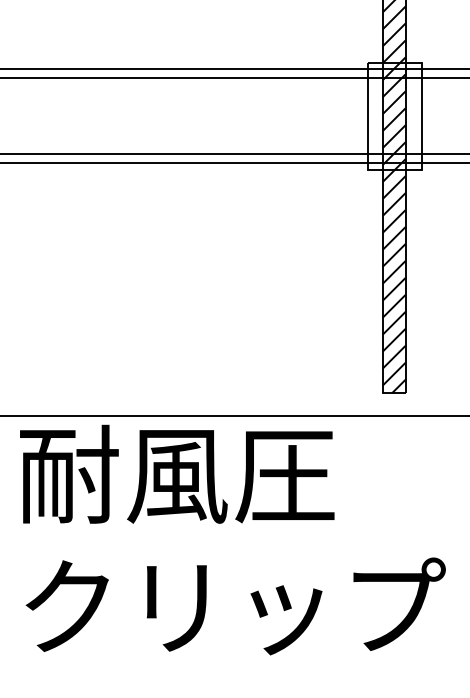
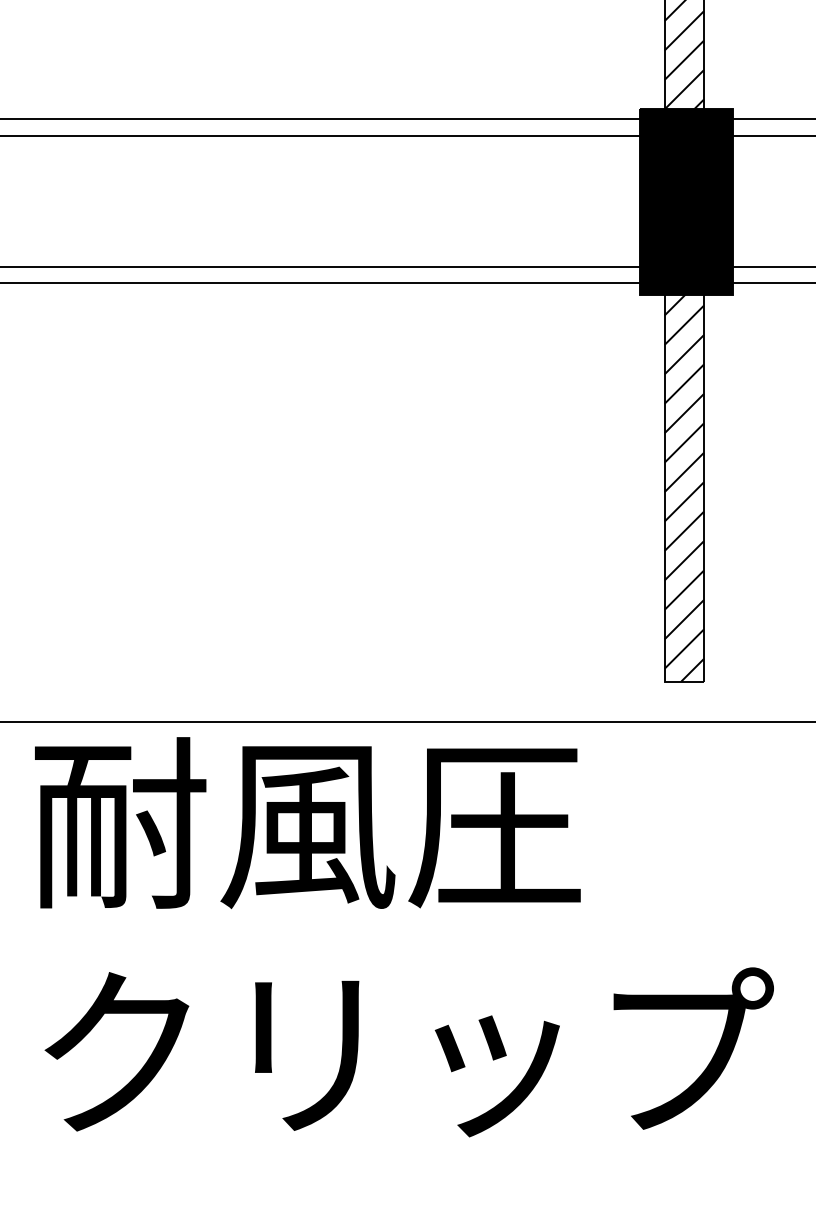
fill: (394, 115) -> (684, 200), added

